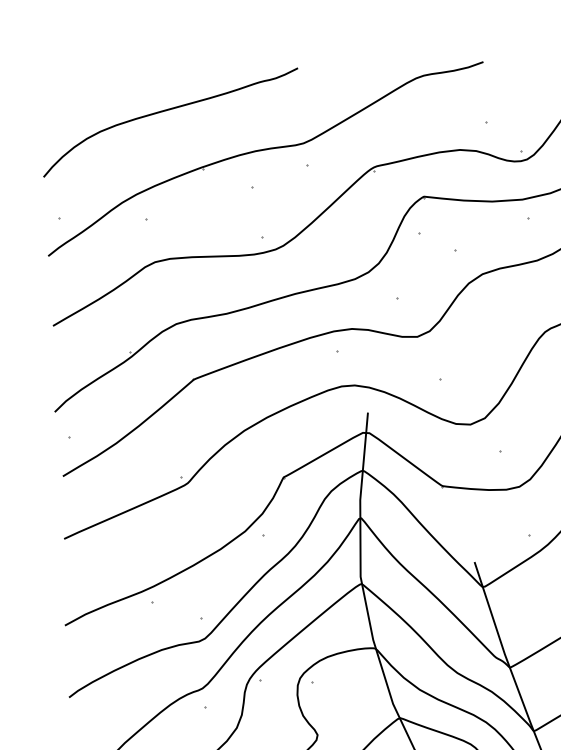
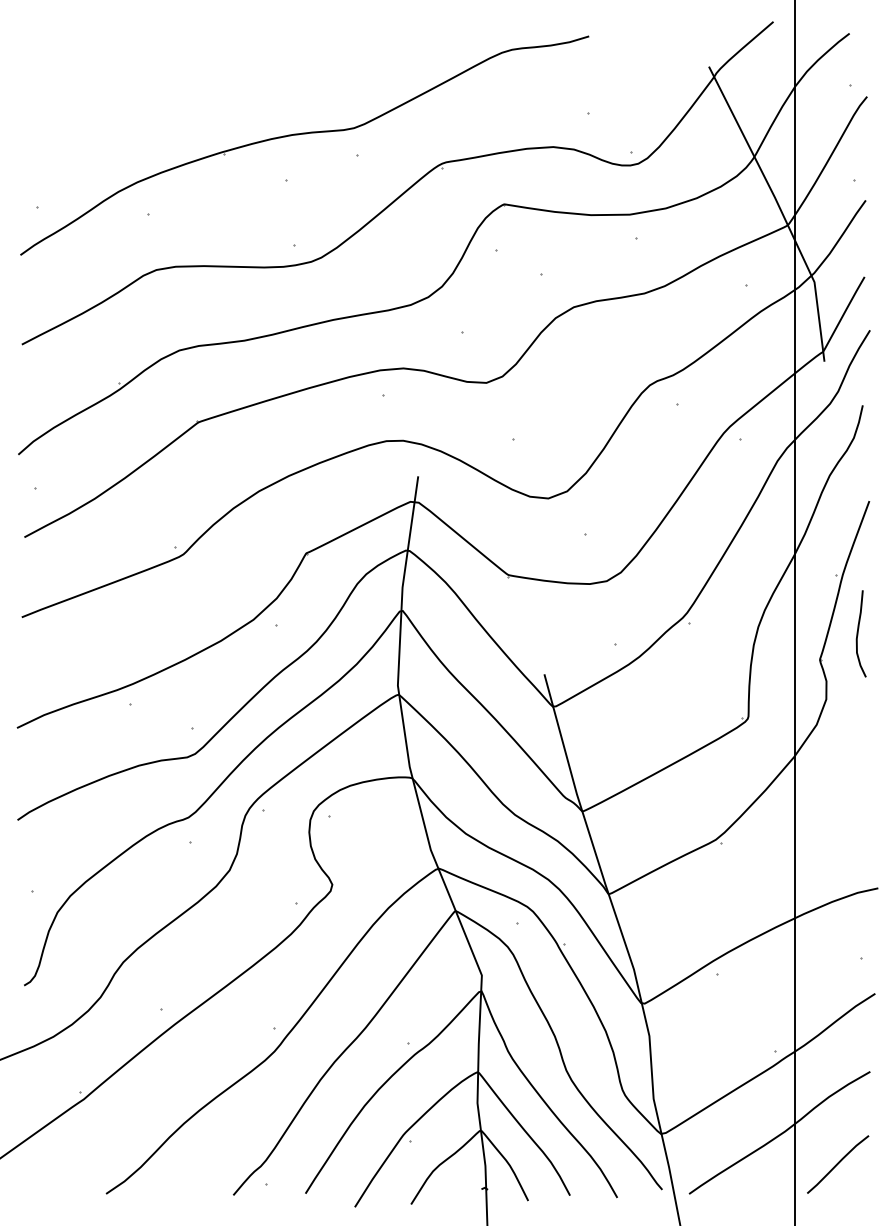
curve: (168, 110) -> (183, 77), removed

